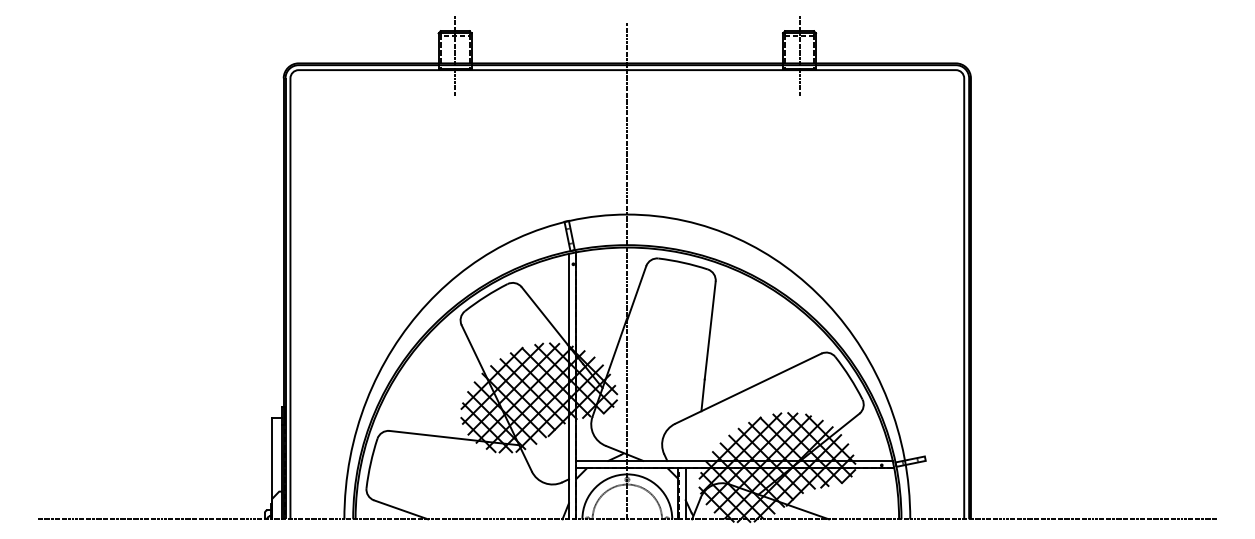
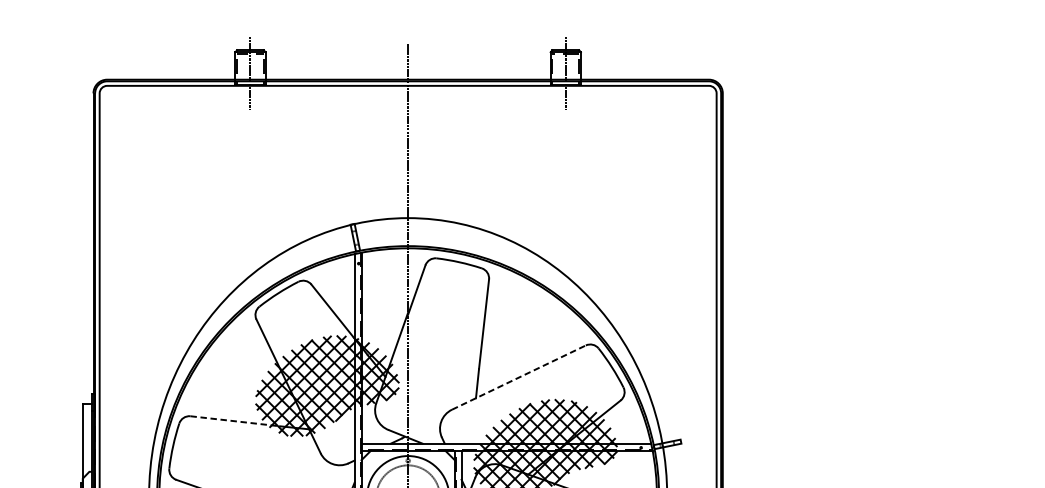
line: (748, 388) -> (519, 377), solid -> dashed
line: (439, 436) -> (236, 421), solid -> dashed

